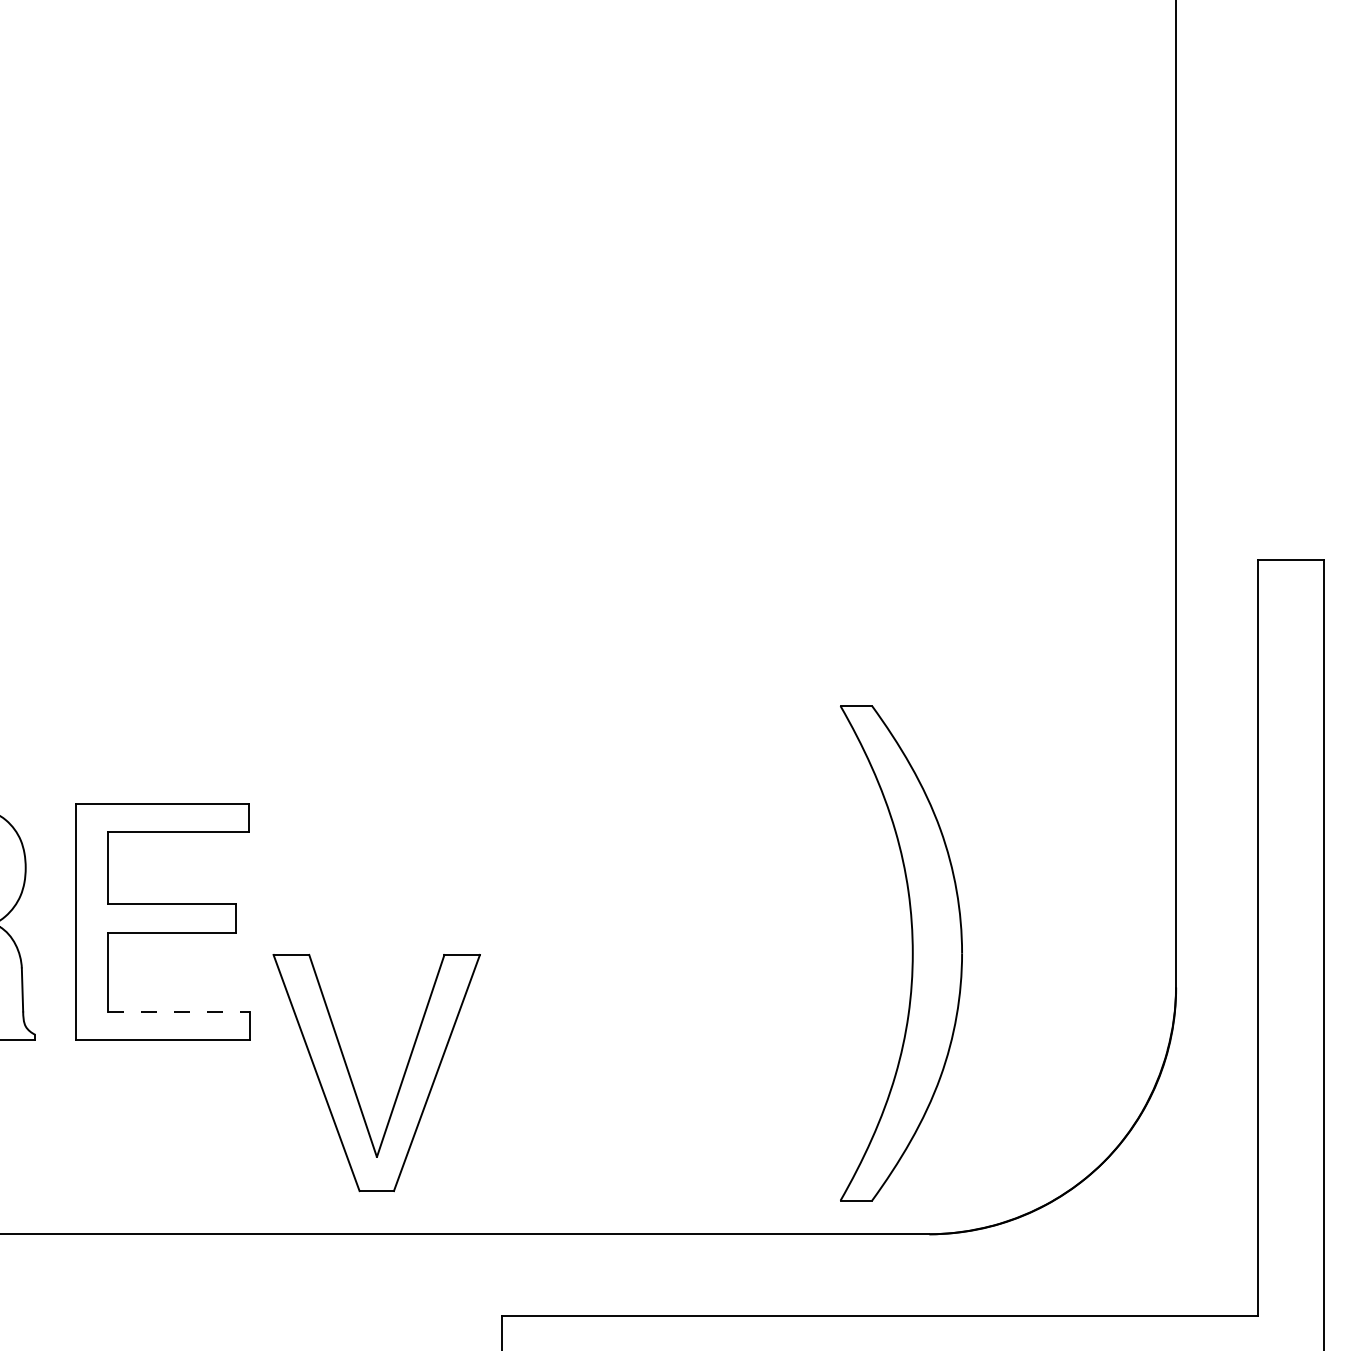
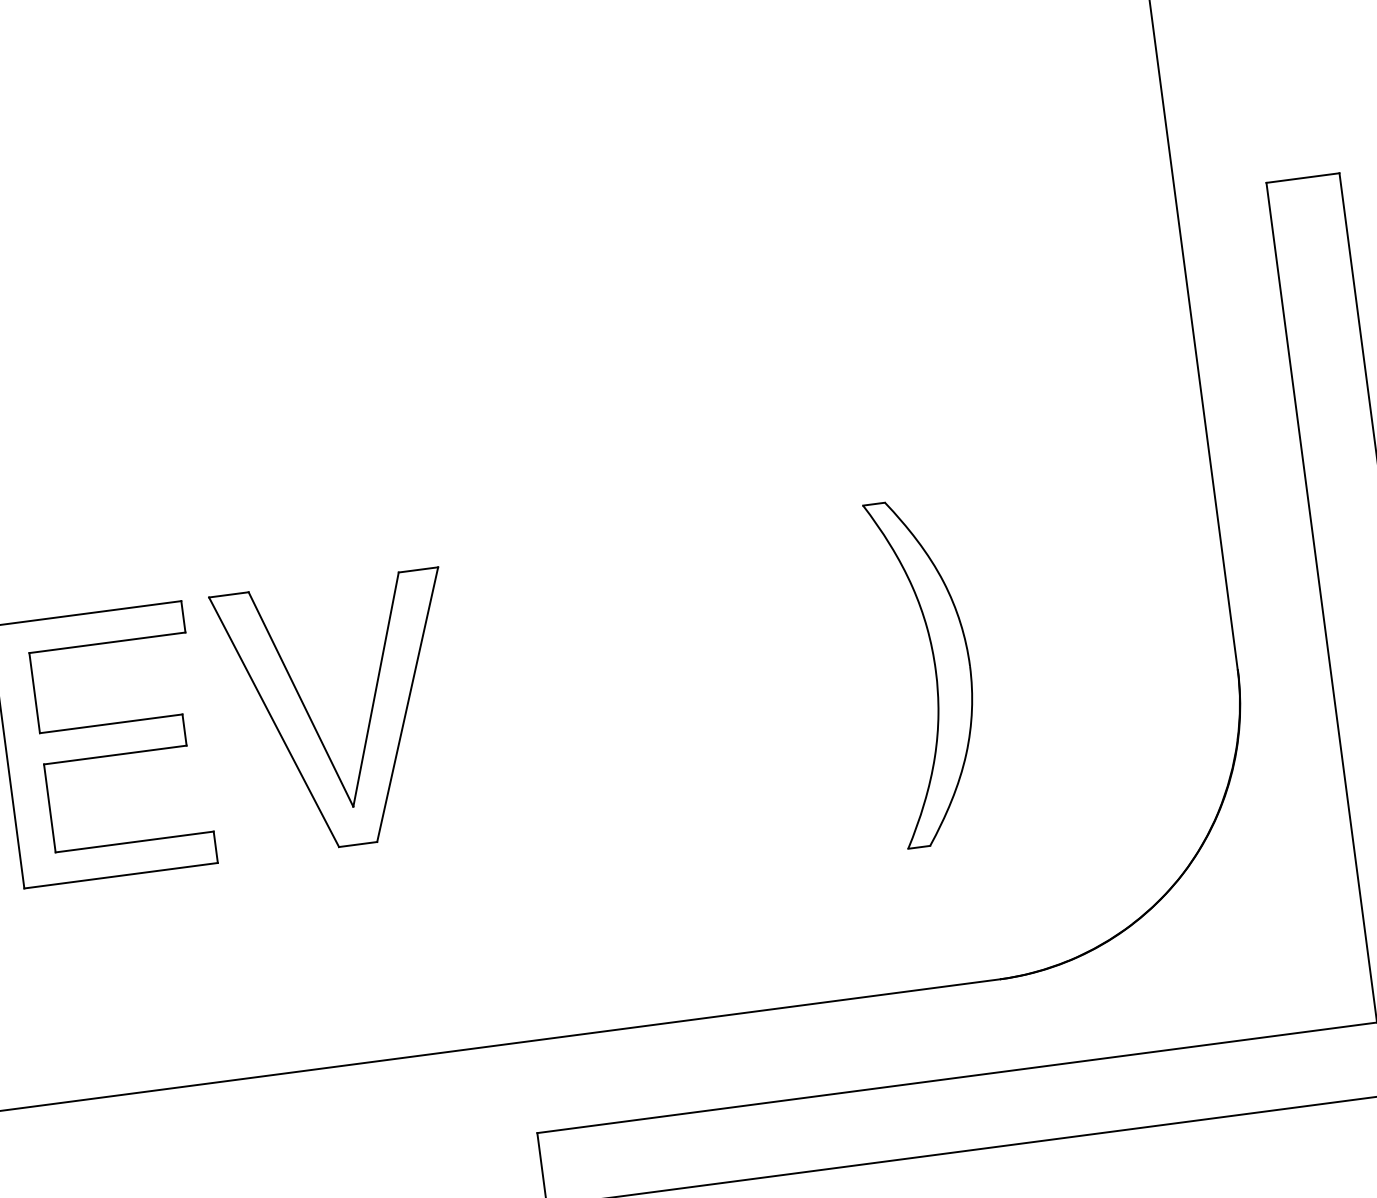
part: (901, 953) -> (927, 671), size x0.62
line: (179, 1011) -> (134, 841), dashed -> solid
part: (352, 1080) -> (315, 725), moved

